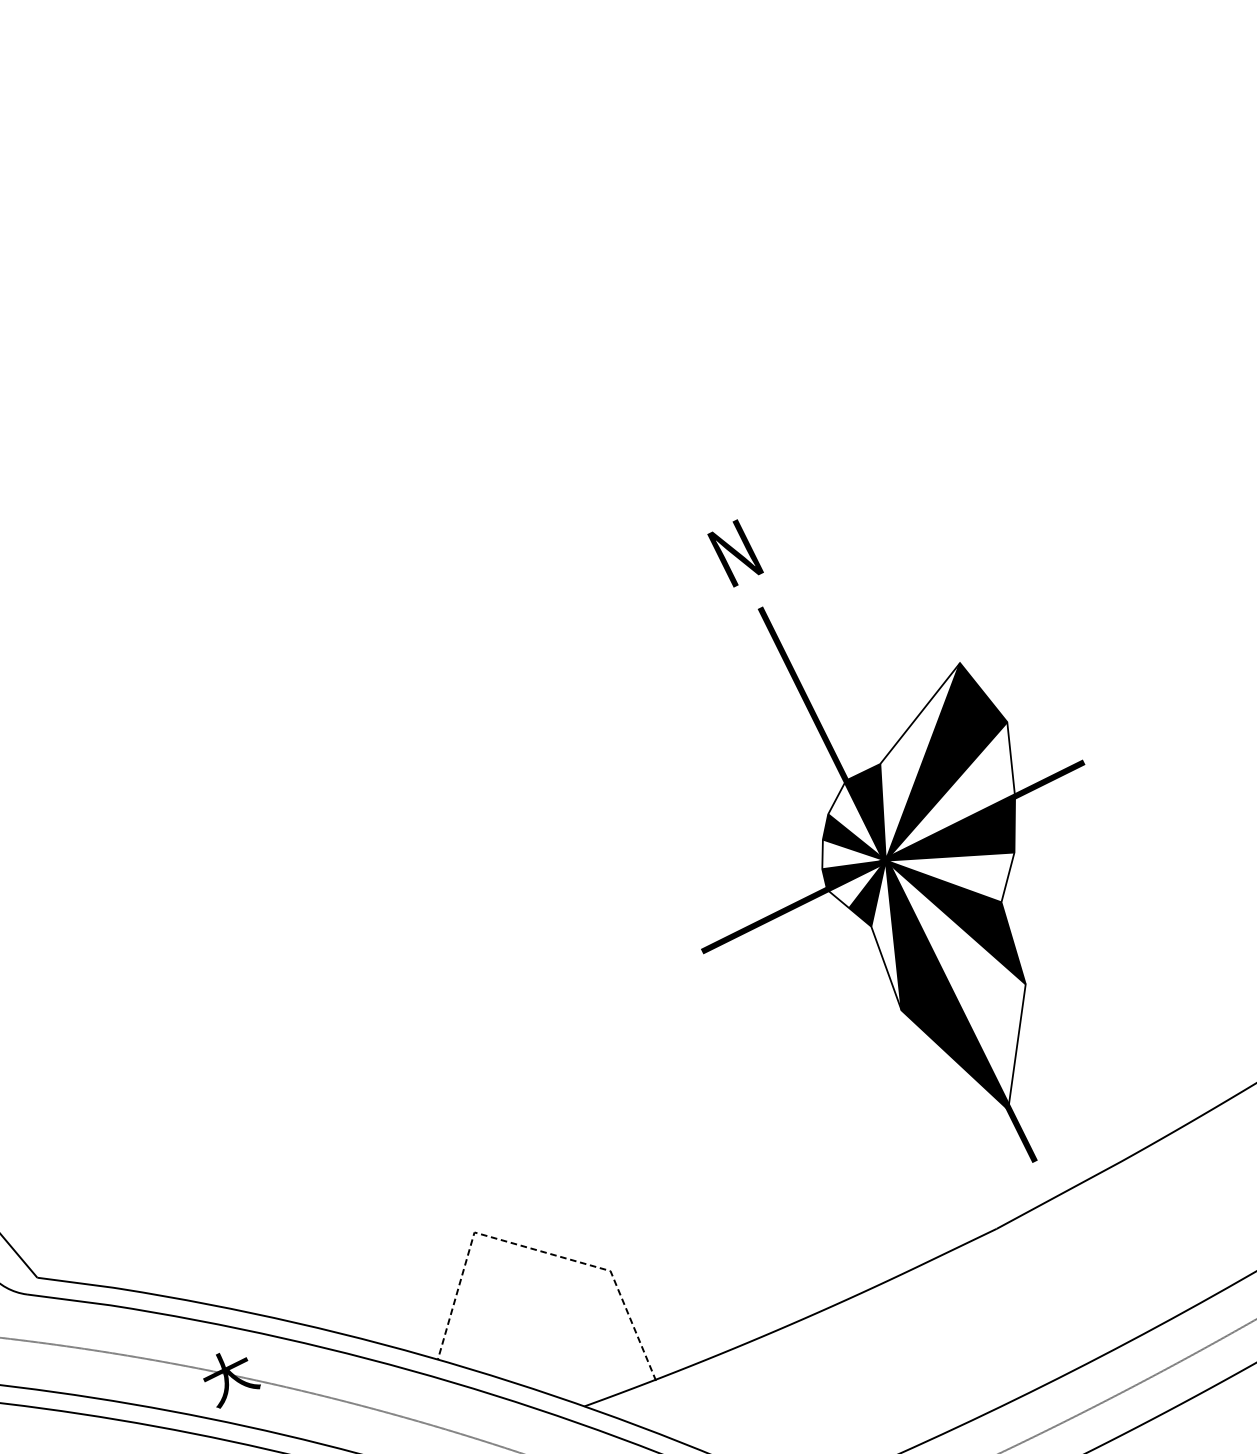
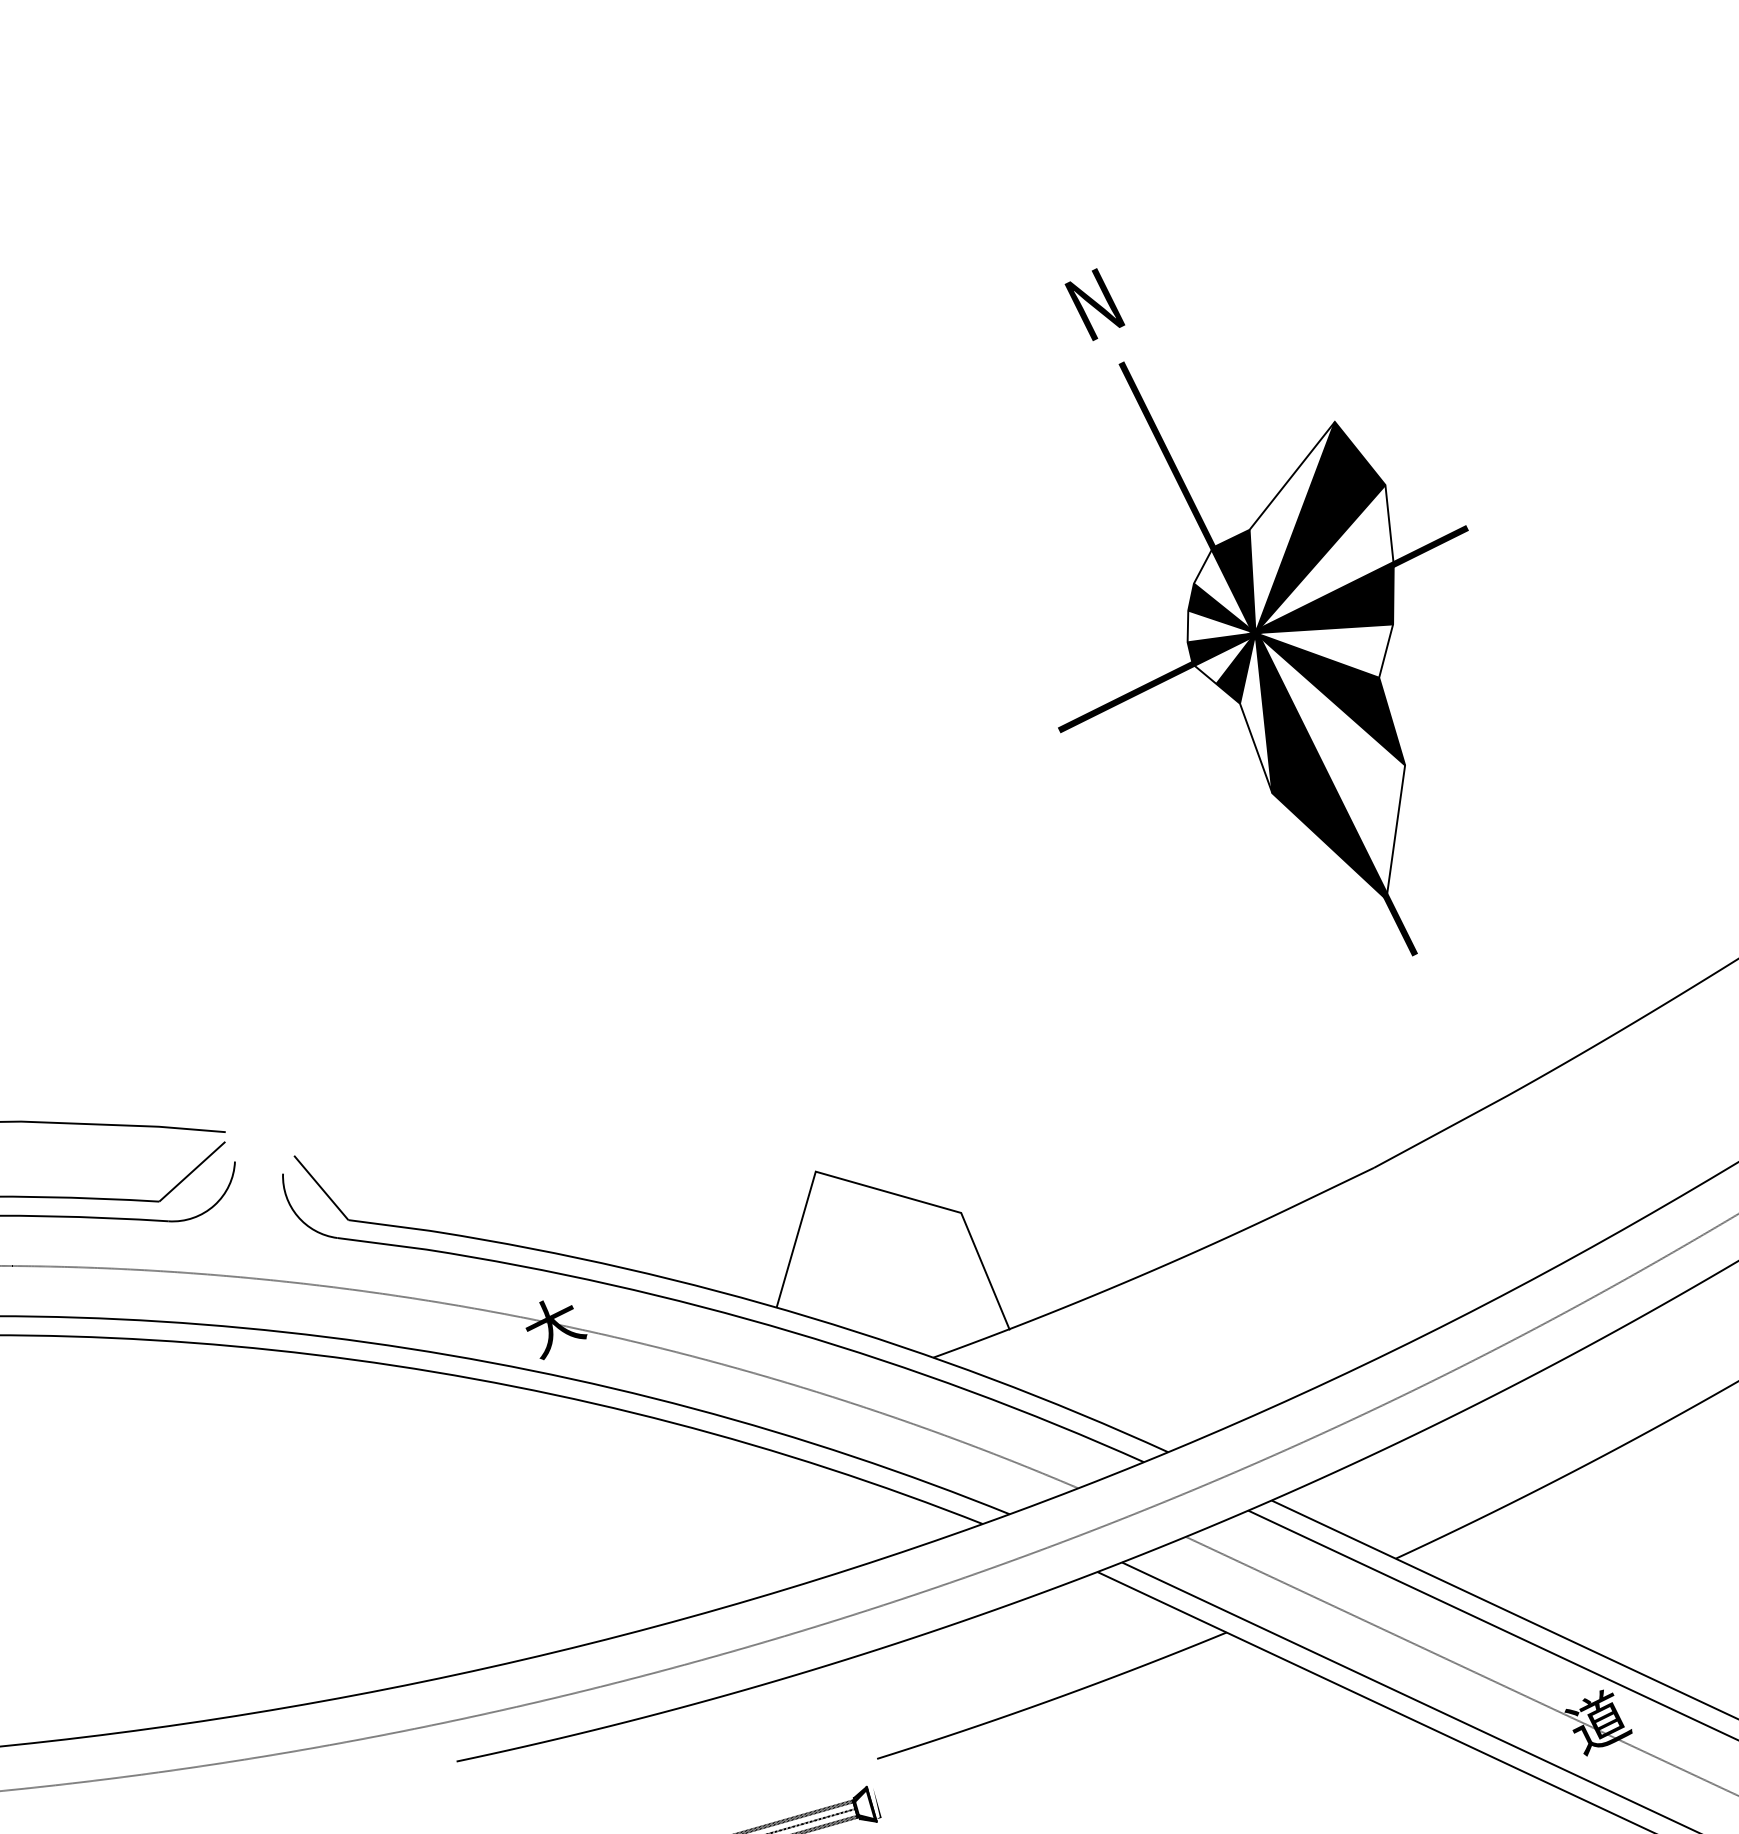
part: (893, 841) -> (1263, 612), moved
line: (535, 1250) -> (881, 1190), dashed -> solid

